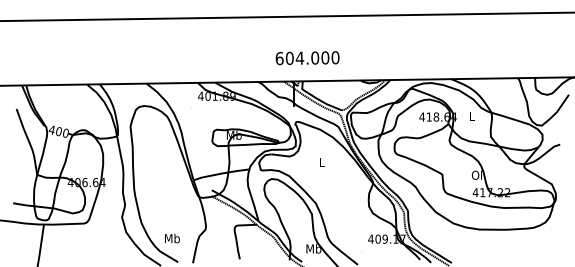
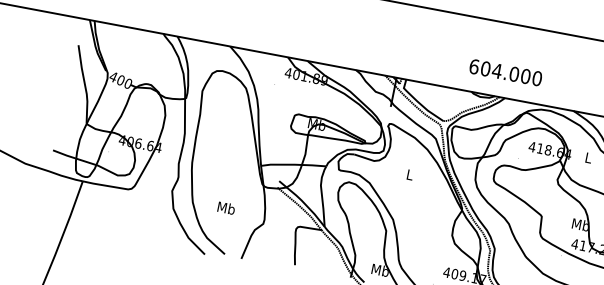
text: (307, 58) -> (505, 73), moved
text: (476, 174) -> (580, 223), Ol -> Mb
text: (172, 238) -> (226, 208), moved

